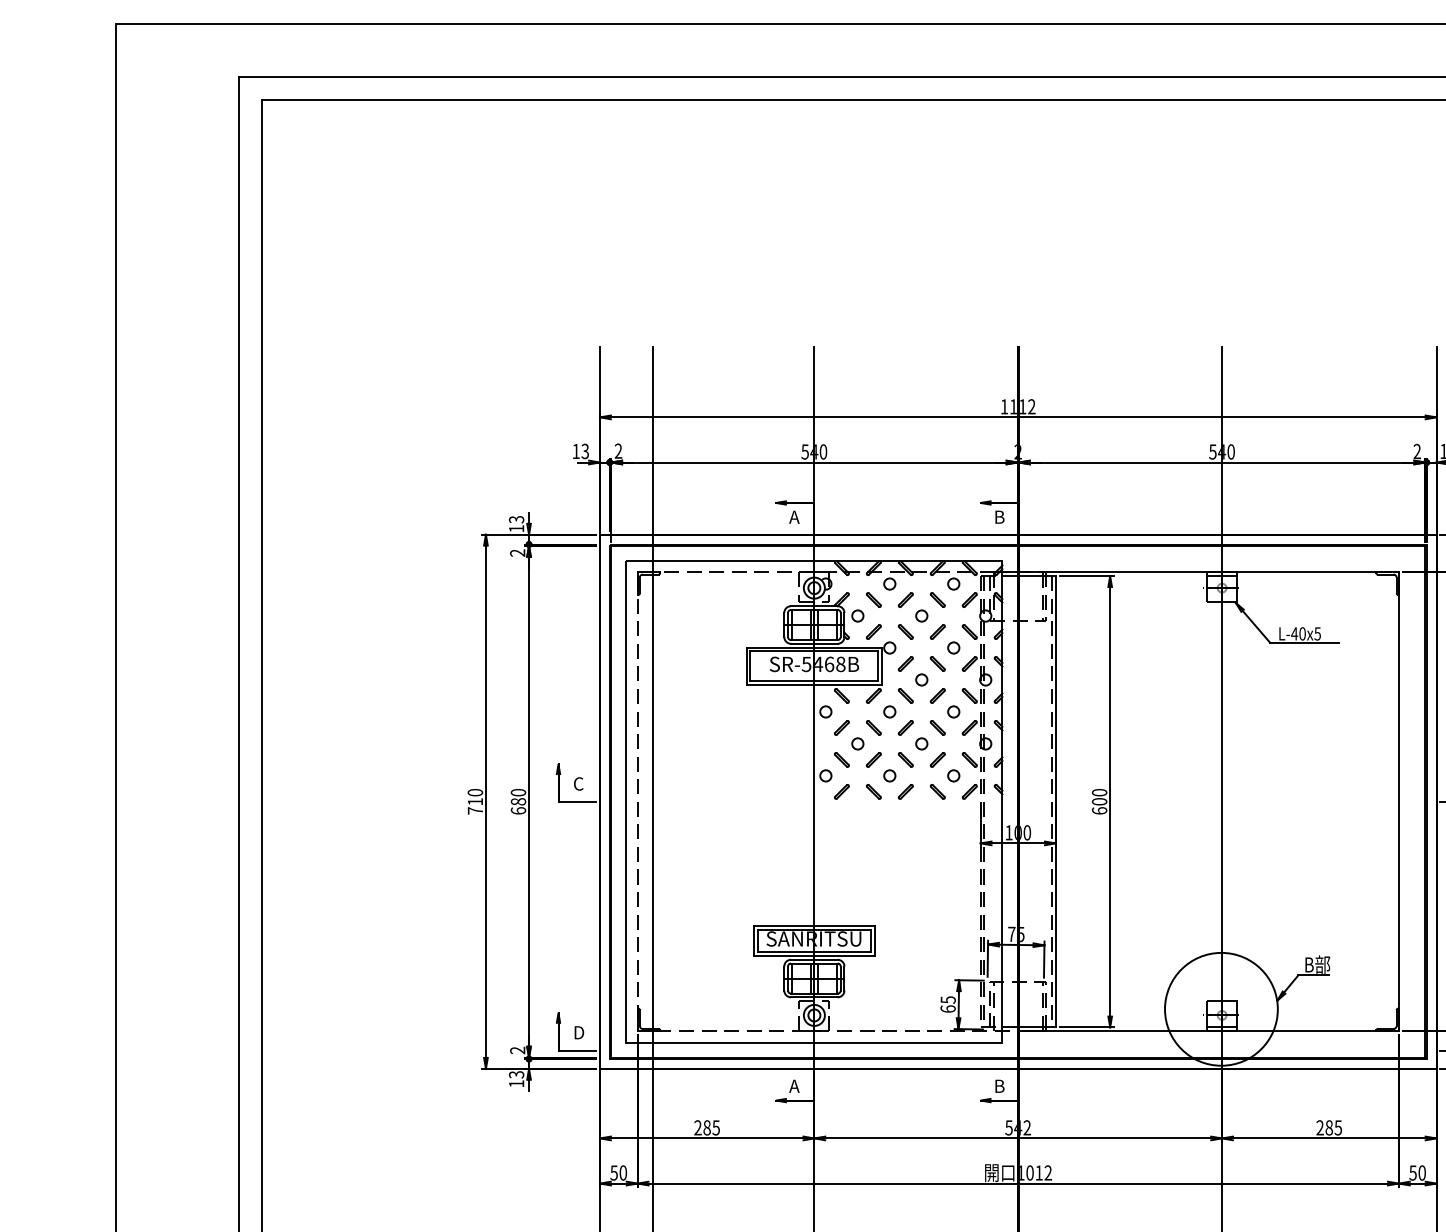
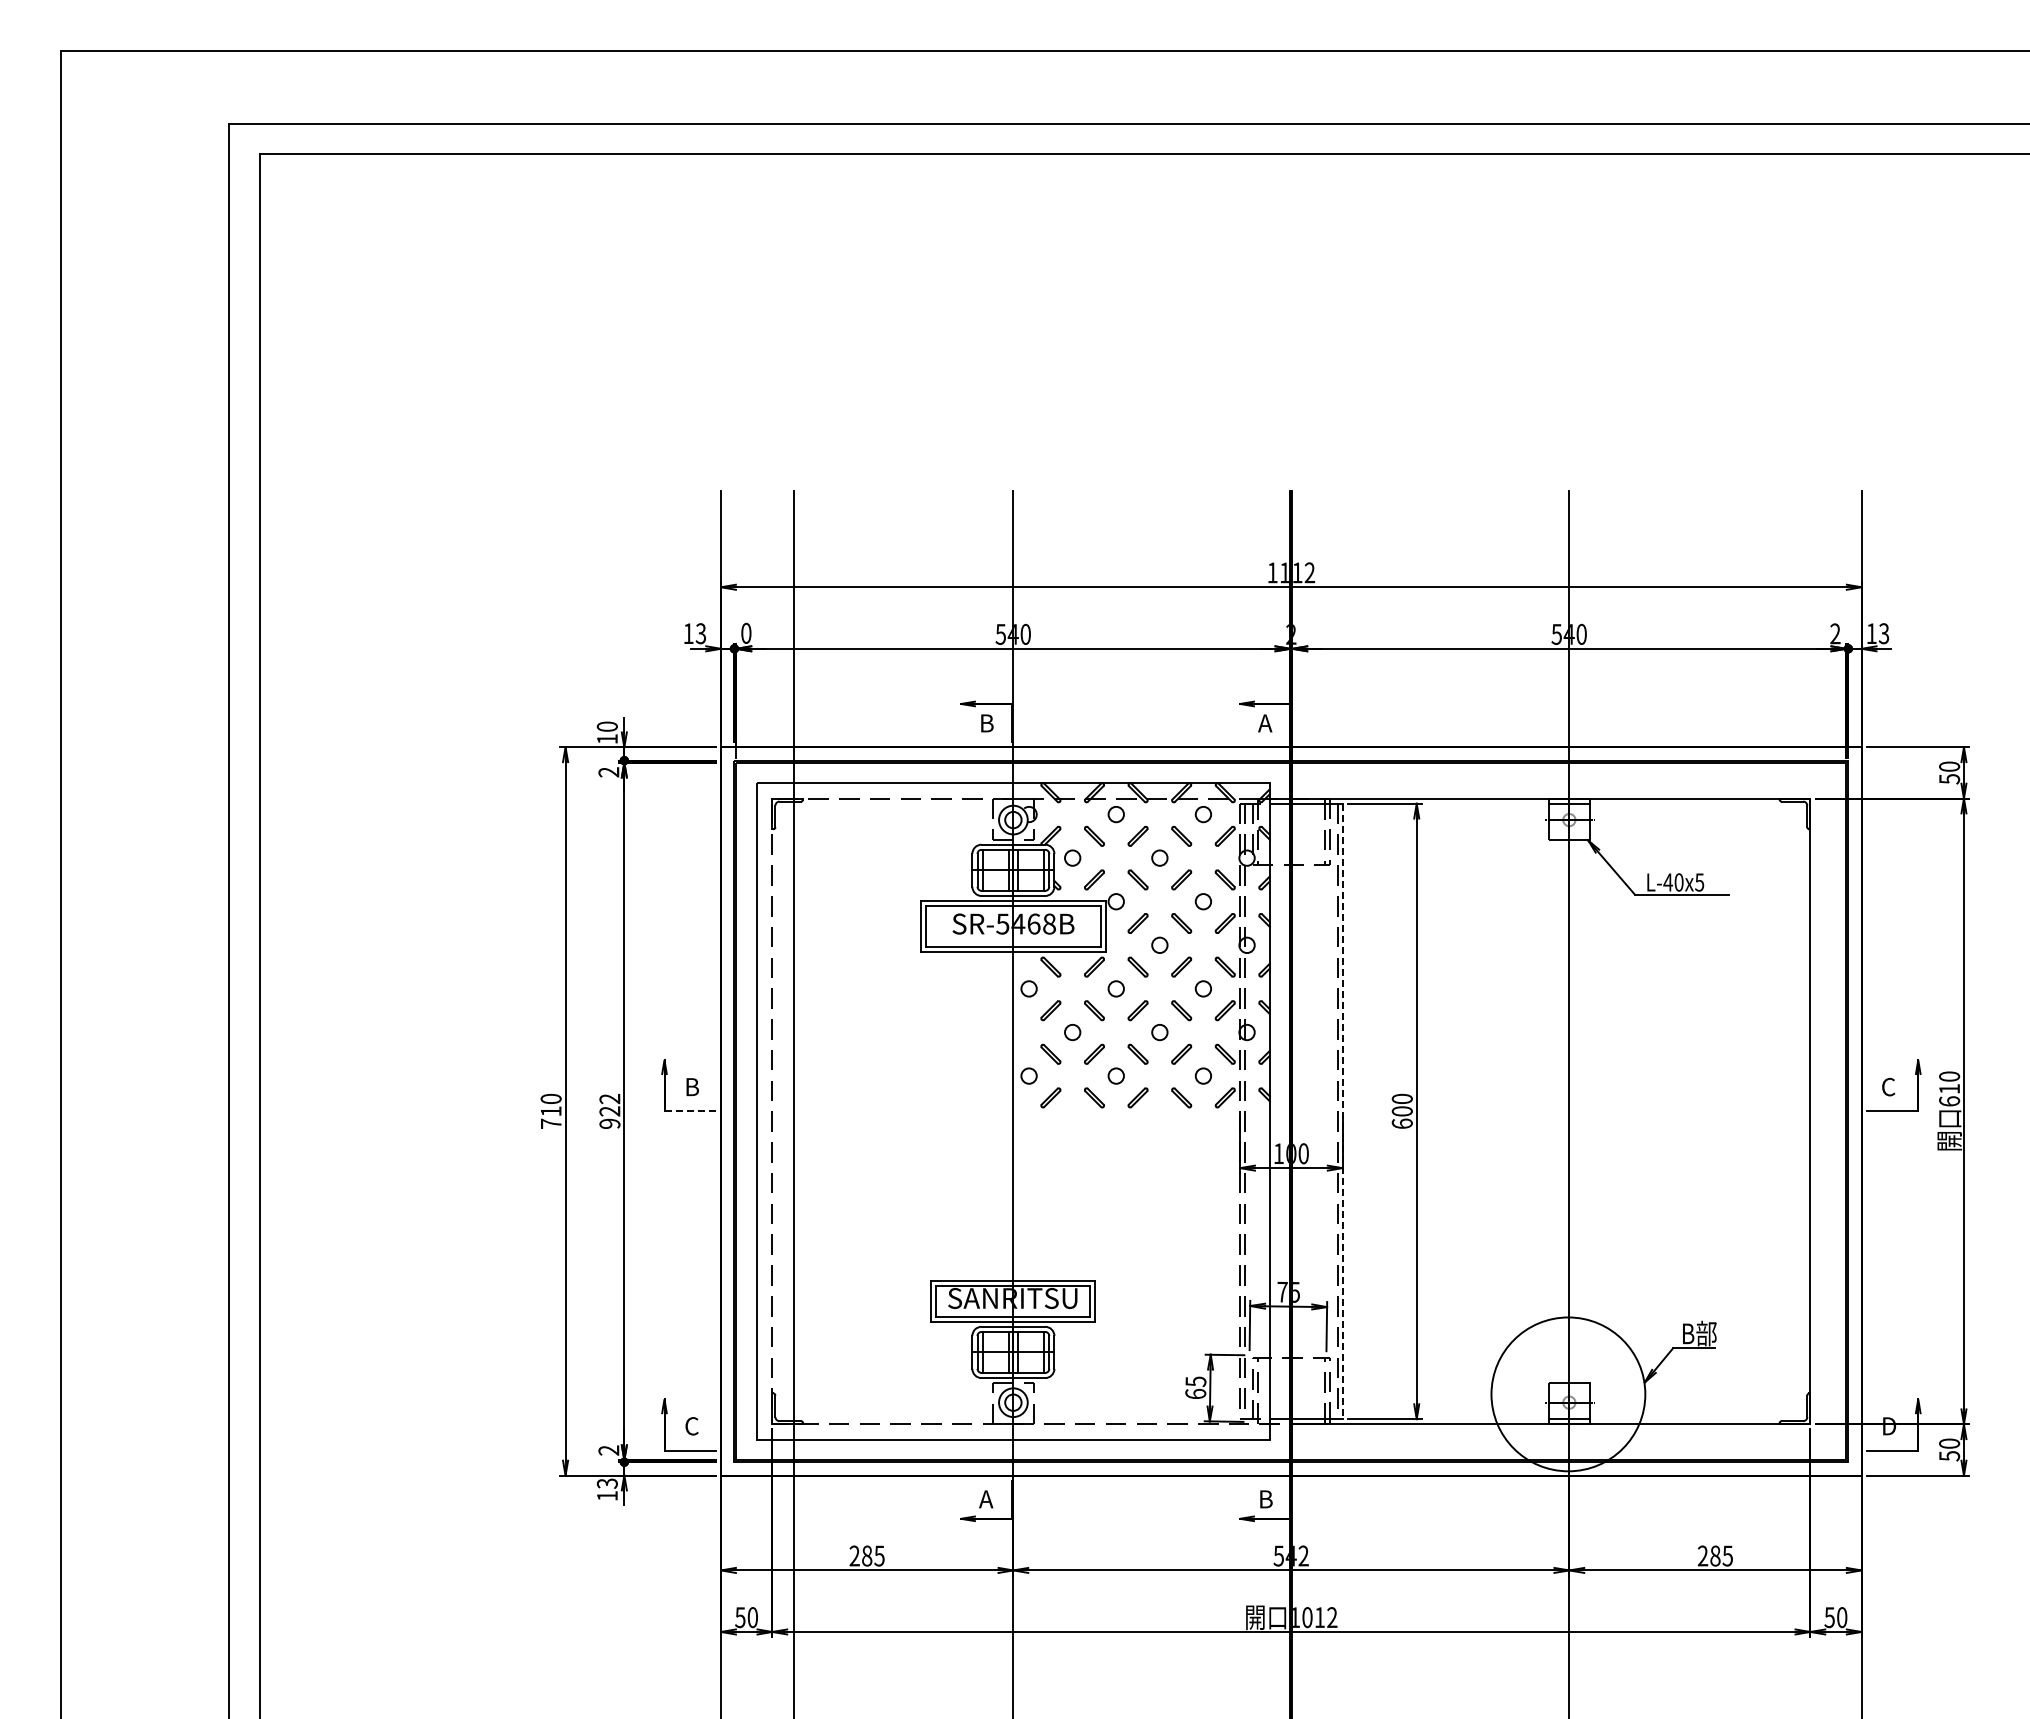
text: (618, 451) -> (746, 633), 2 -> 0
text: (794, 517) -> (986, 723), A -> B
text: (999, 517) -> (1265, 723), B -> A
text: (516, 519) -> (607, 726), 13 -> 10
text: (578, 783) -> (691, 1086), C -> B
text: (518, 801) -> (609, 1110), 680 -> 922
line: (577, 801) -> (690, 1111), solid -> dashed
line: (1055, 801) -> (1342, 1111), solid -> dashed
text: (579, 1032) -> (692, 1426), D -> C

